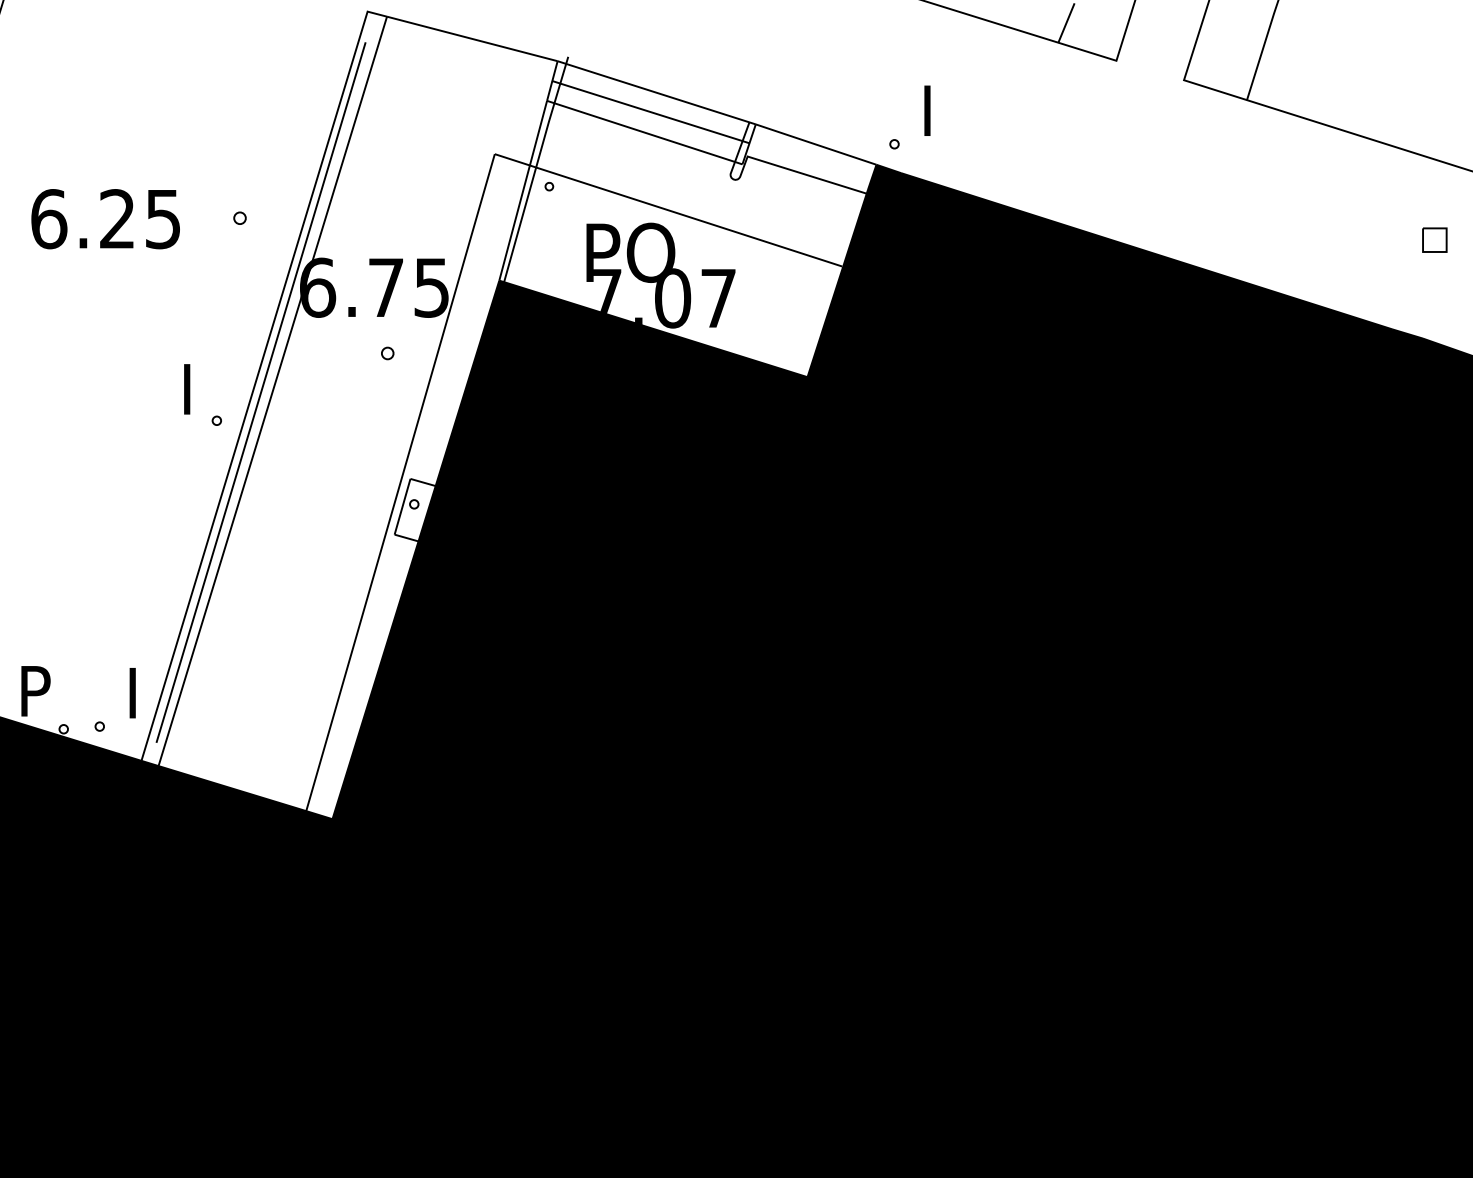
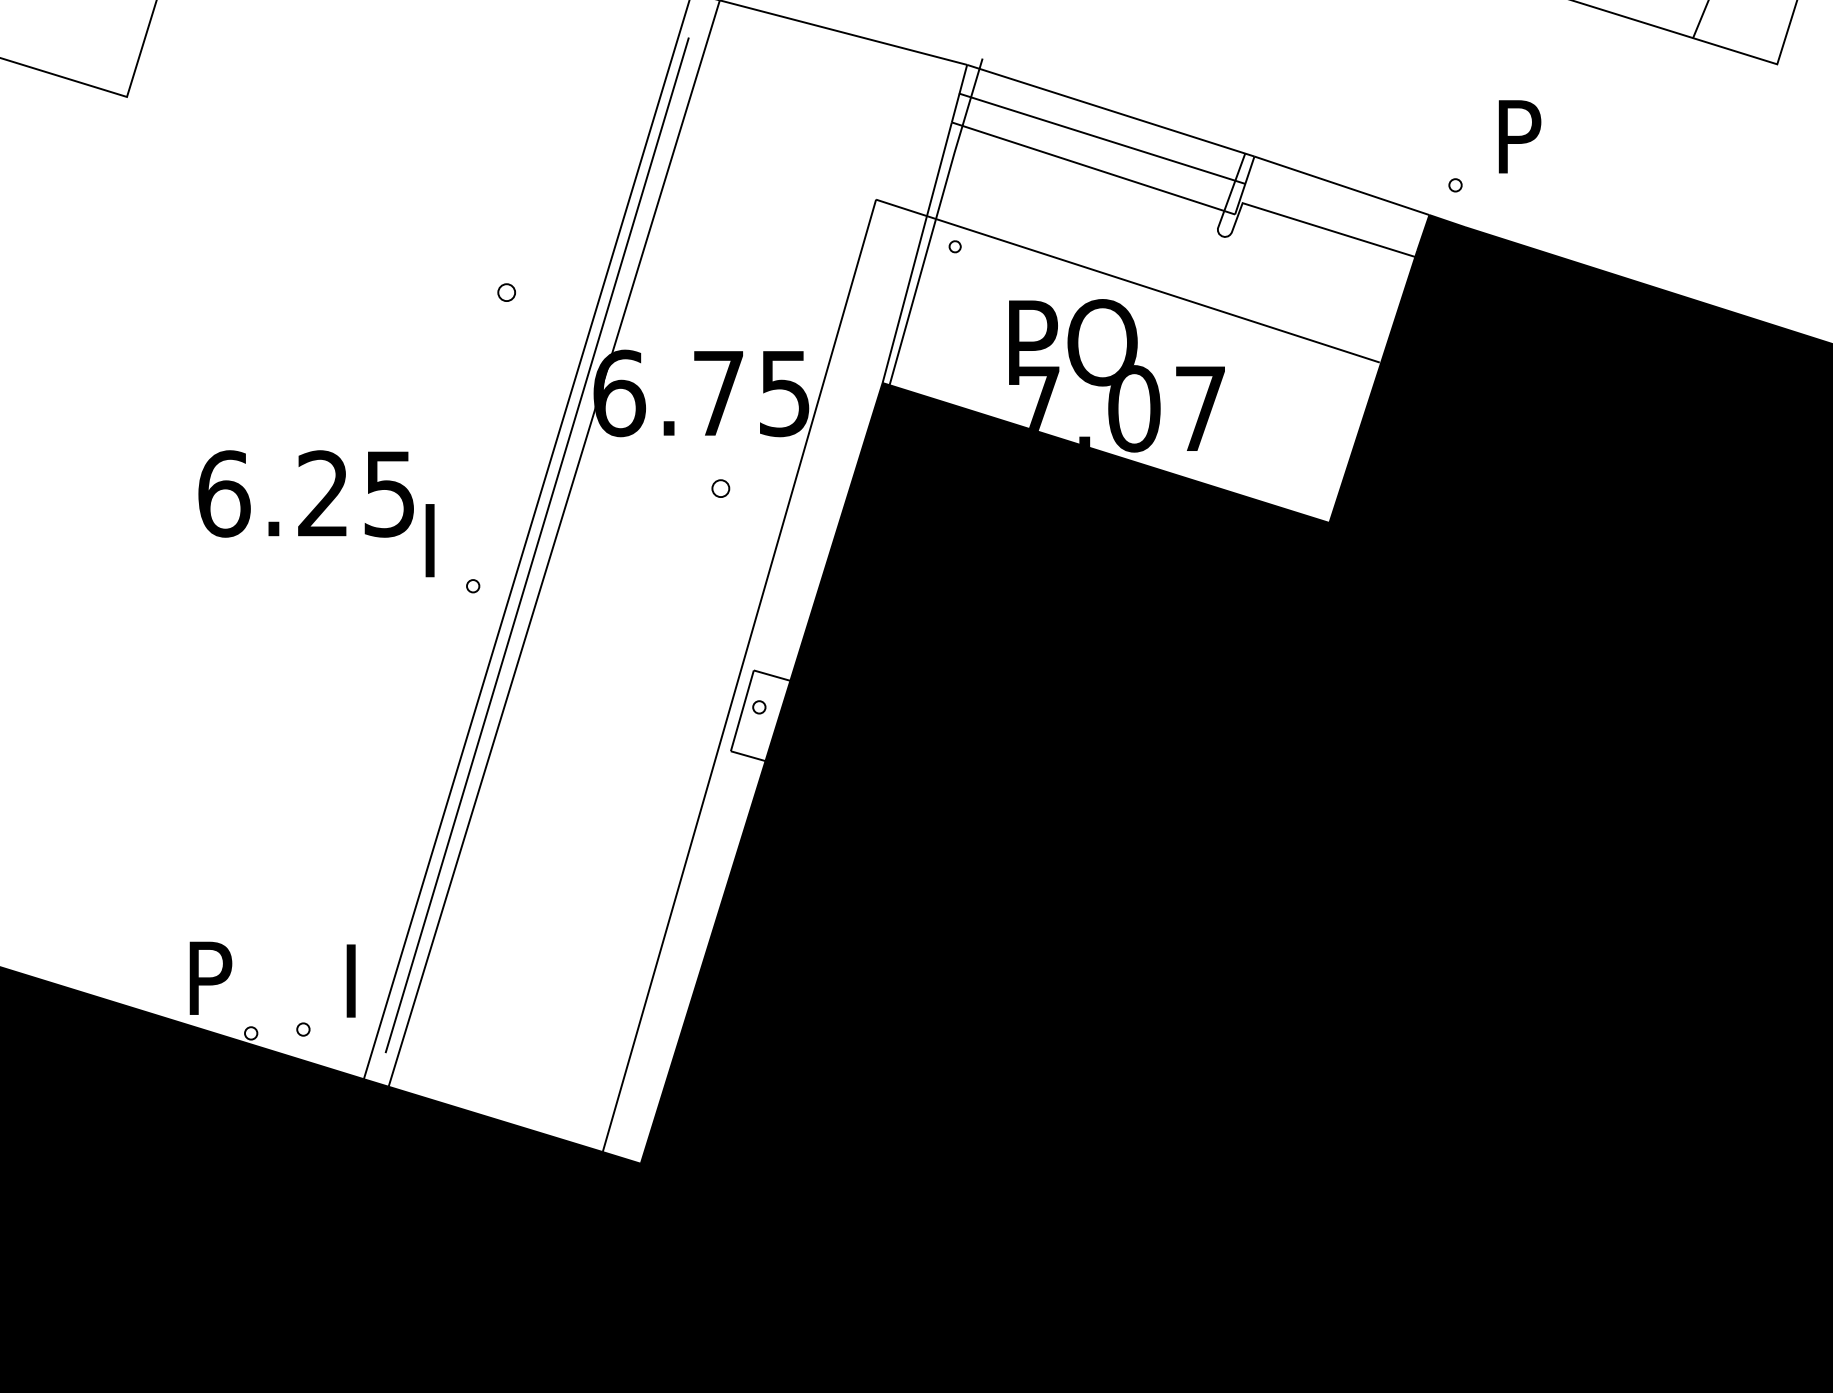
text: (941, 100) -> (1523, 121), I -> P
text: (105, 219) -> (305, 494), moved

